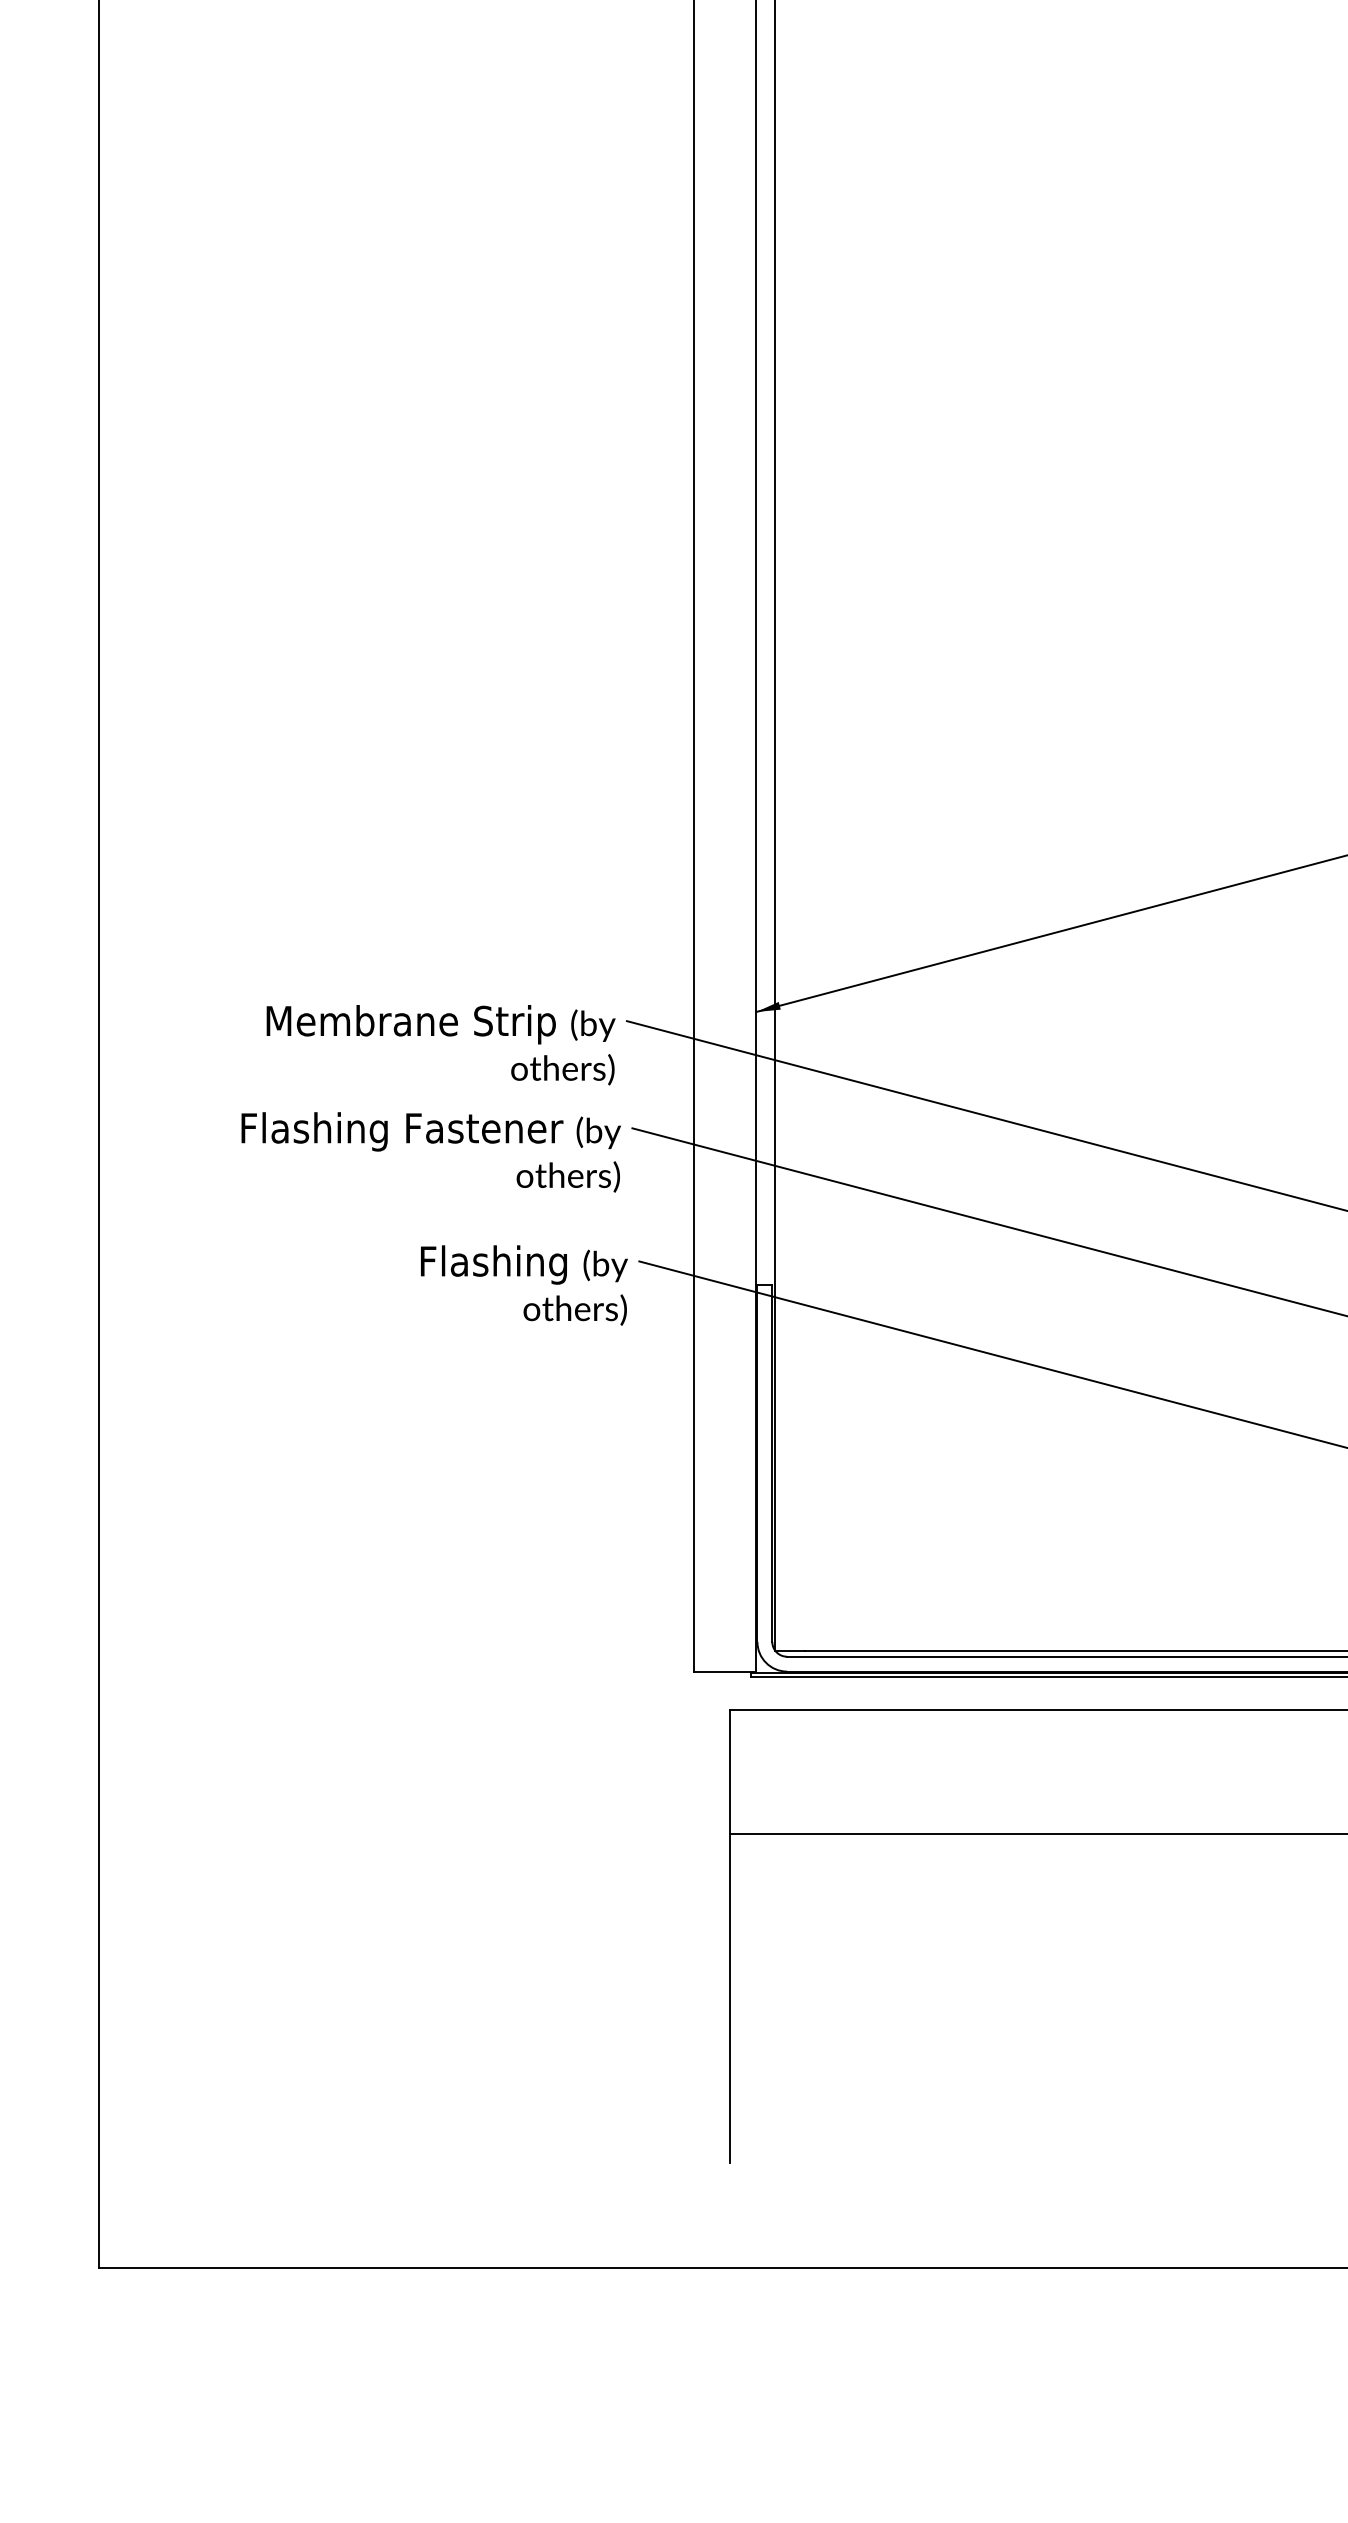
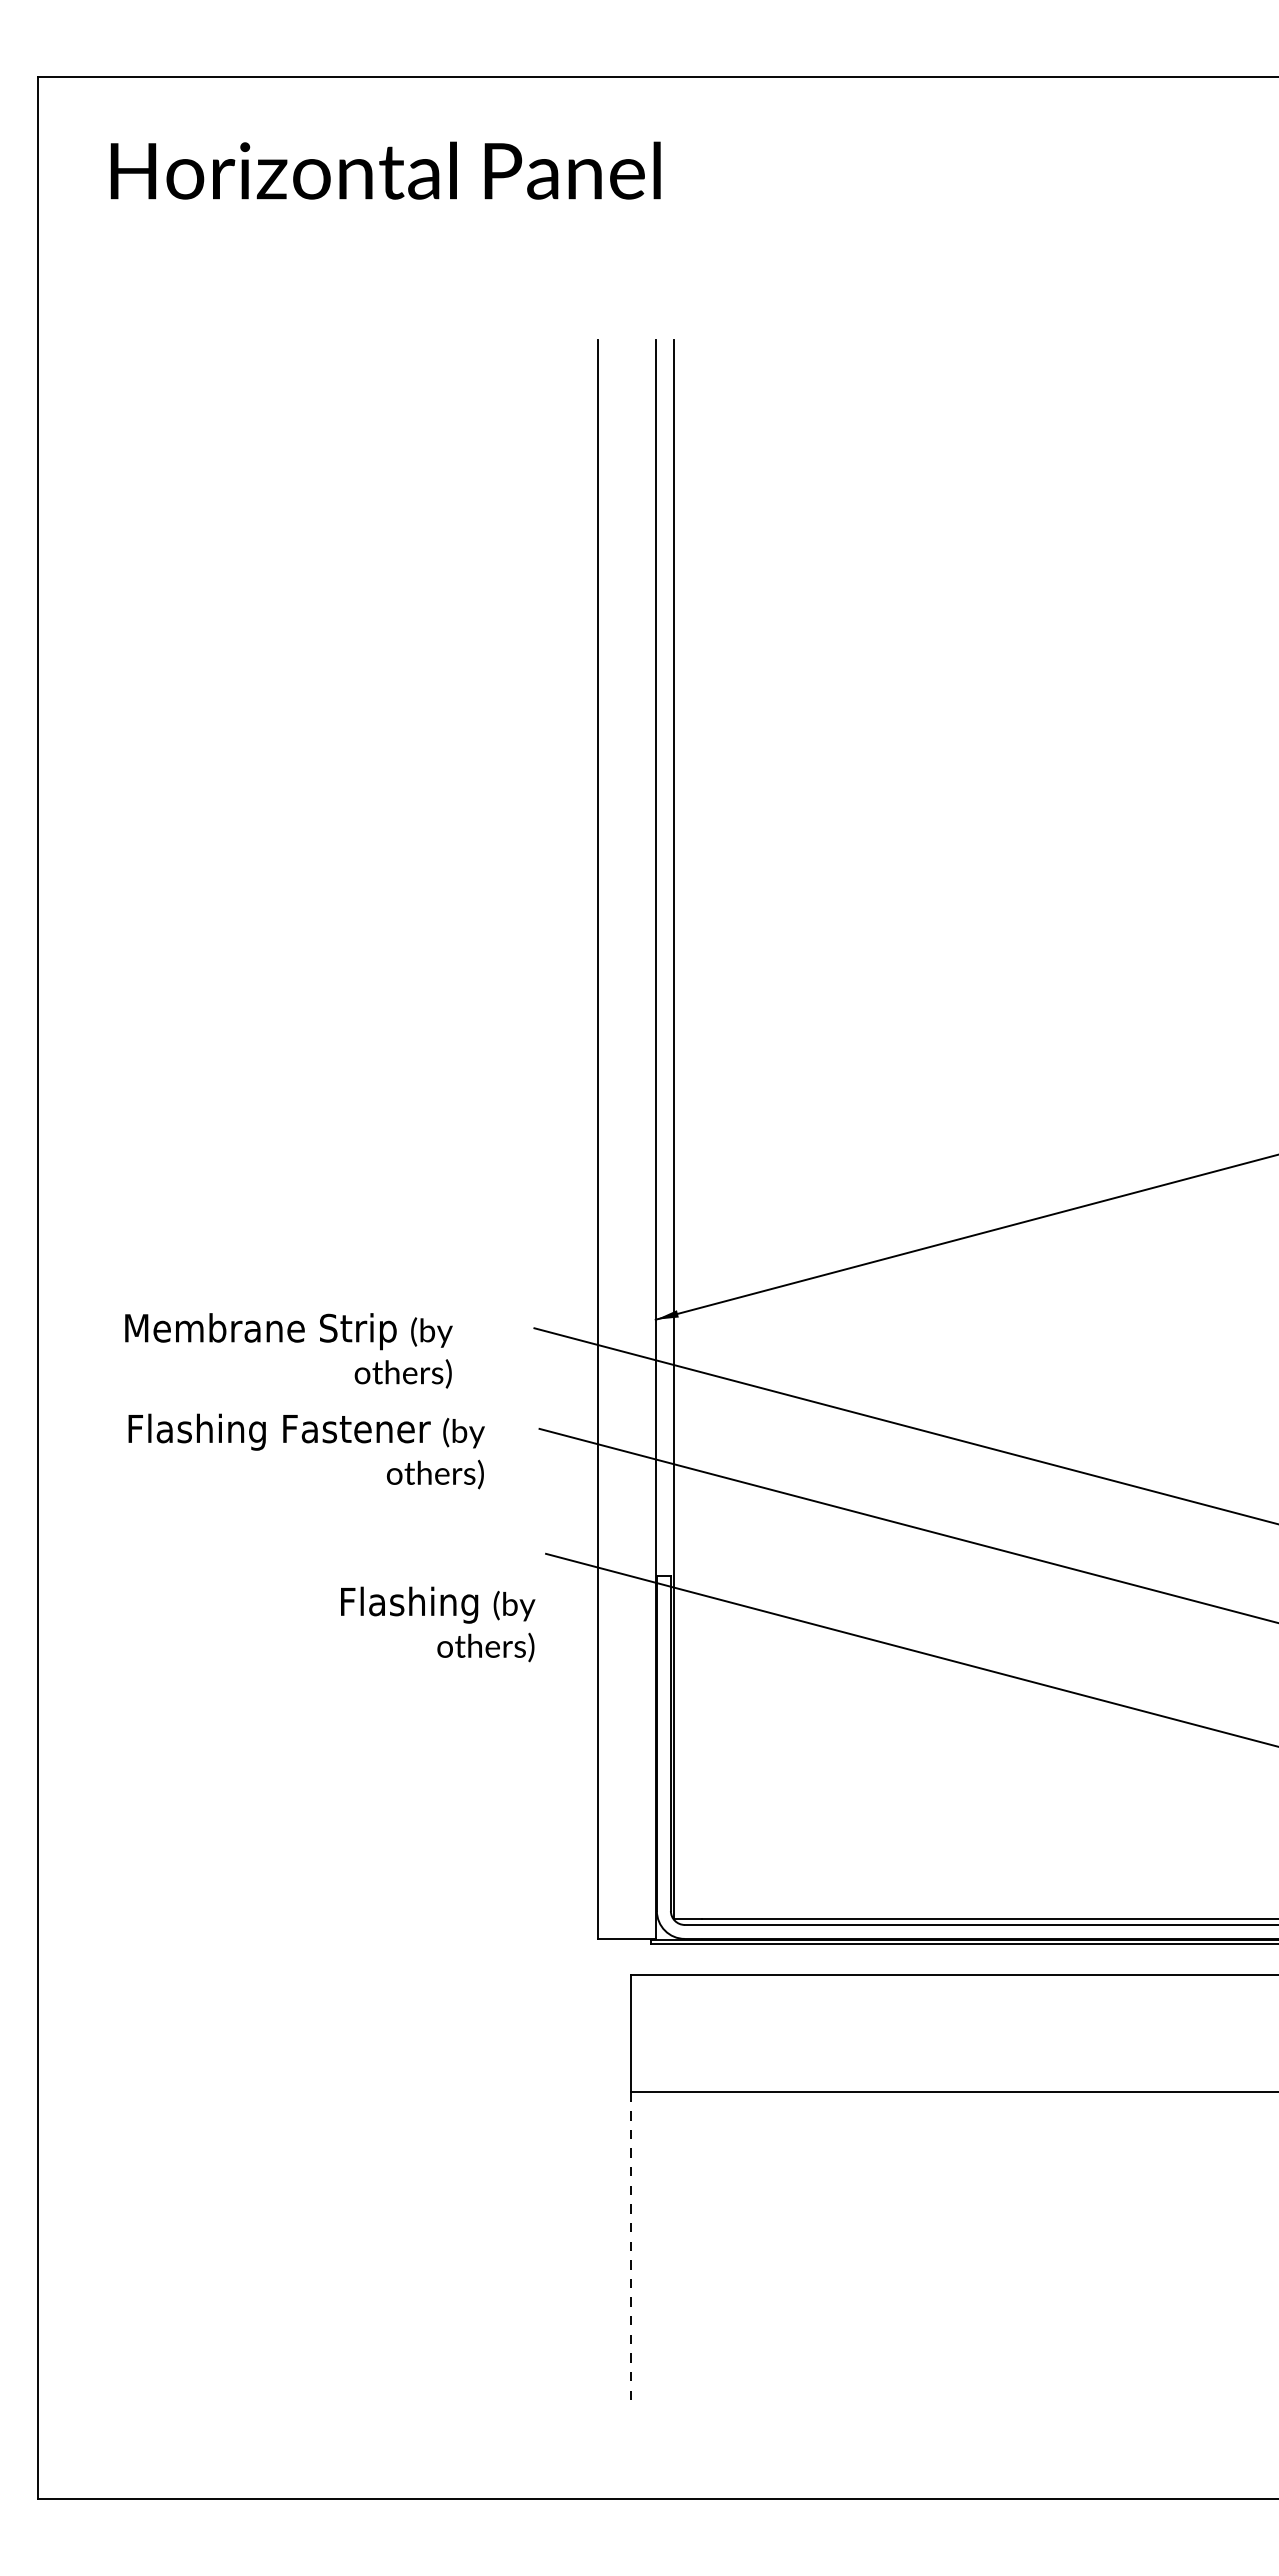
text: (440, 1044) -> (288, 1350), moved
text: (431, 1152) -> (306, 1451), moved
text: (524, 1285) -> (438, 1624), moved
line: (730, 1998) -> (631, 2245), solid -> dashed

